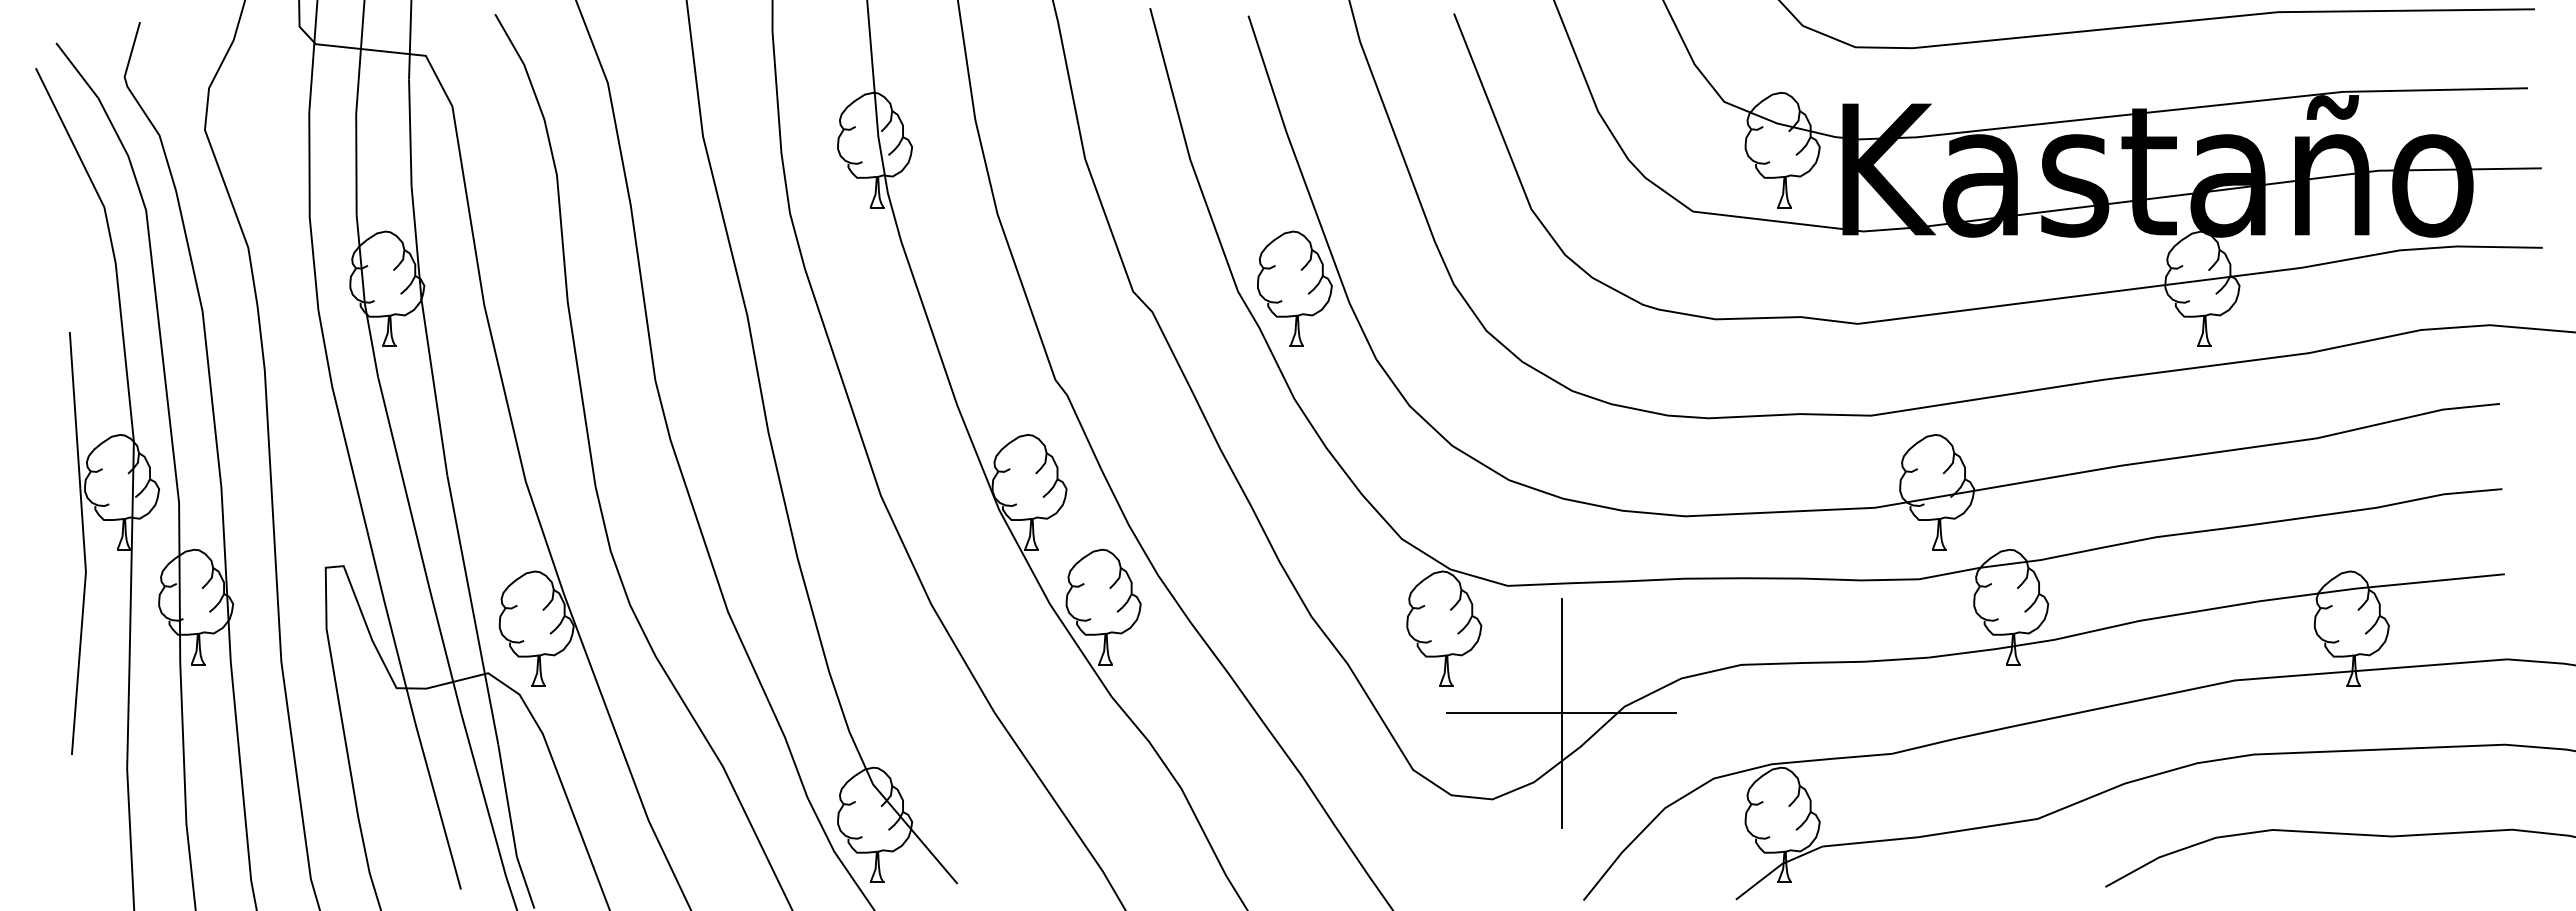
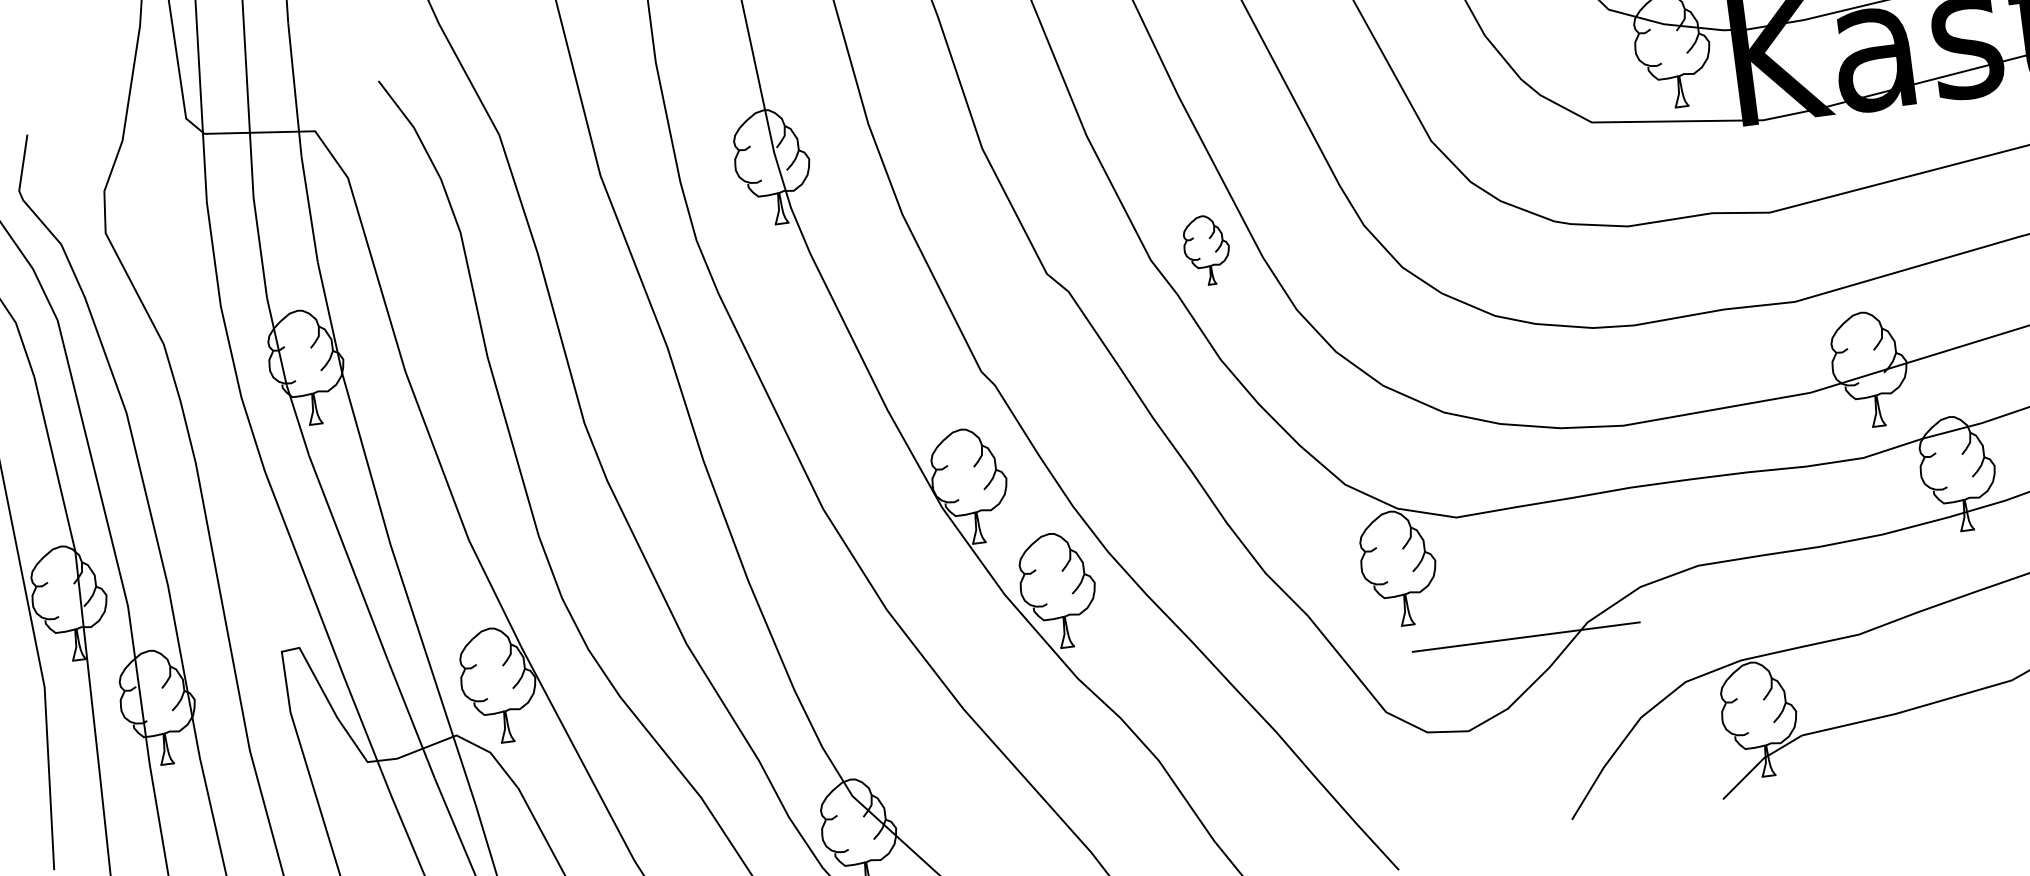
part: (1294, 288) -> (1206, 250), size x0.6
line: (1561, 713) -> (1526, 637), removed

